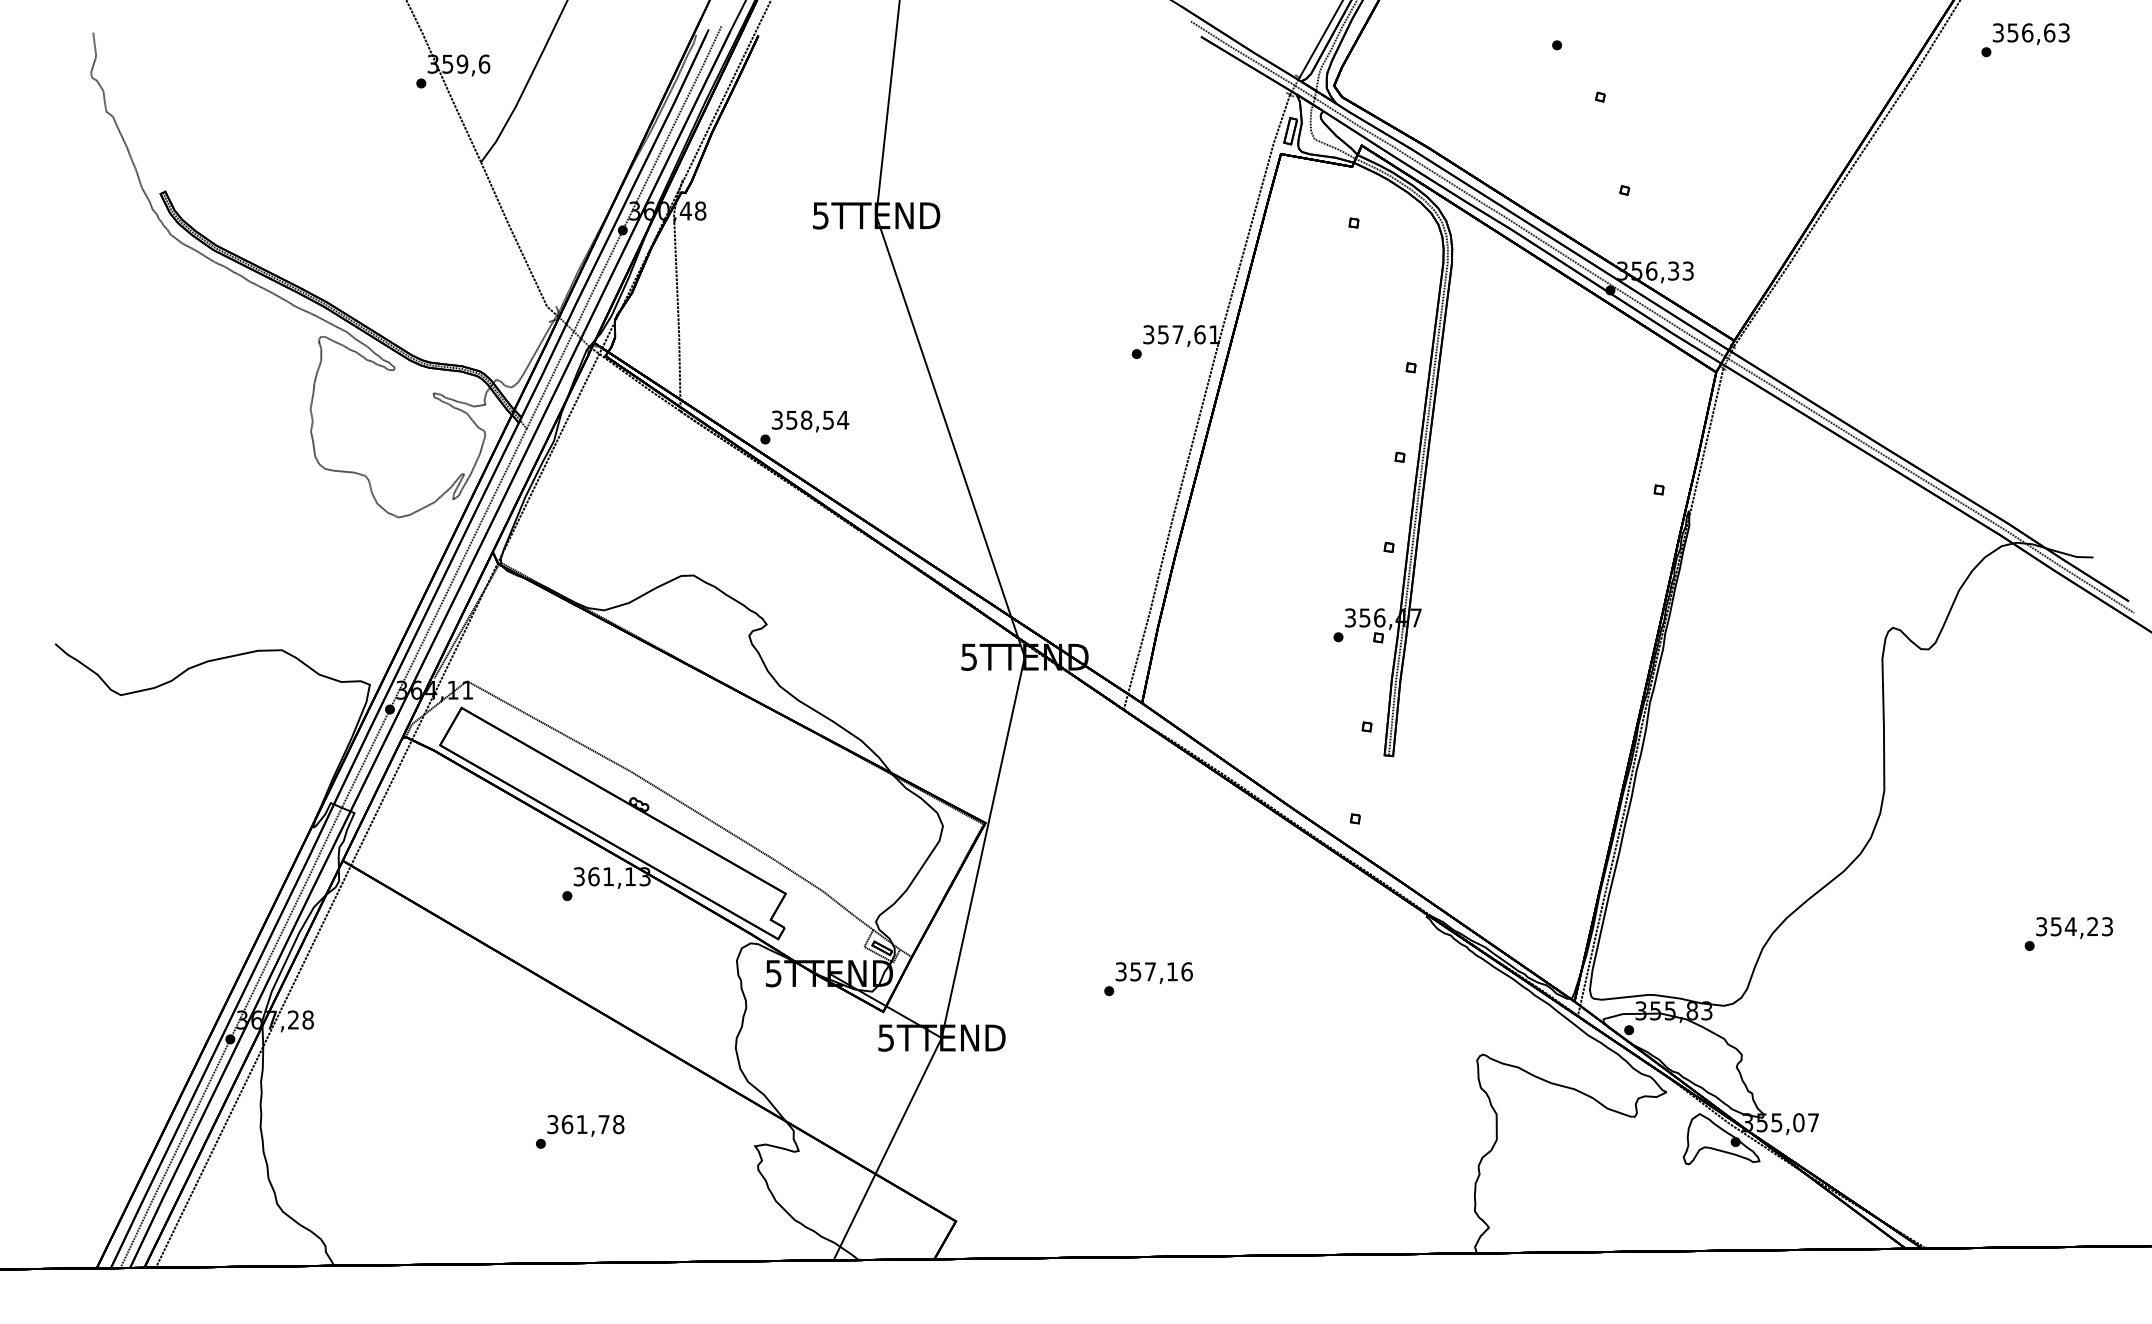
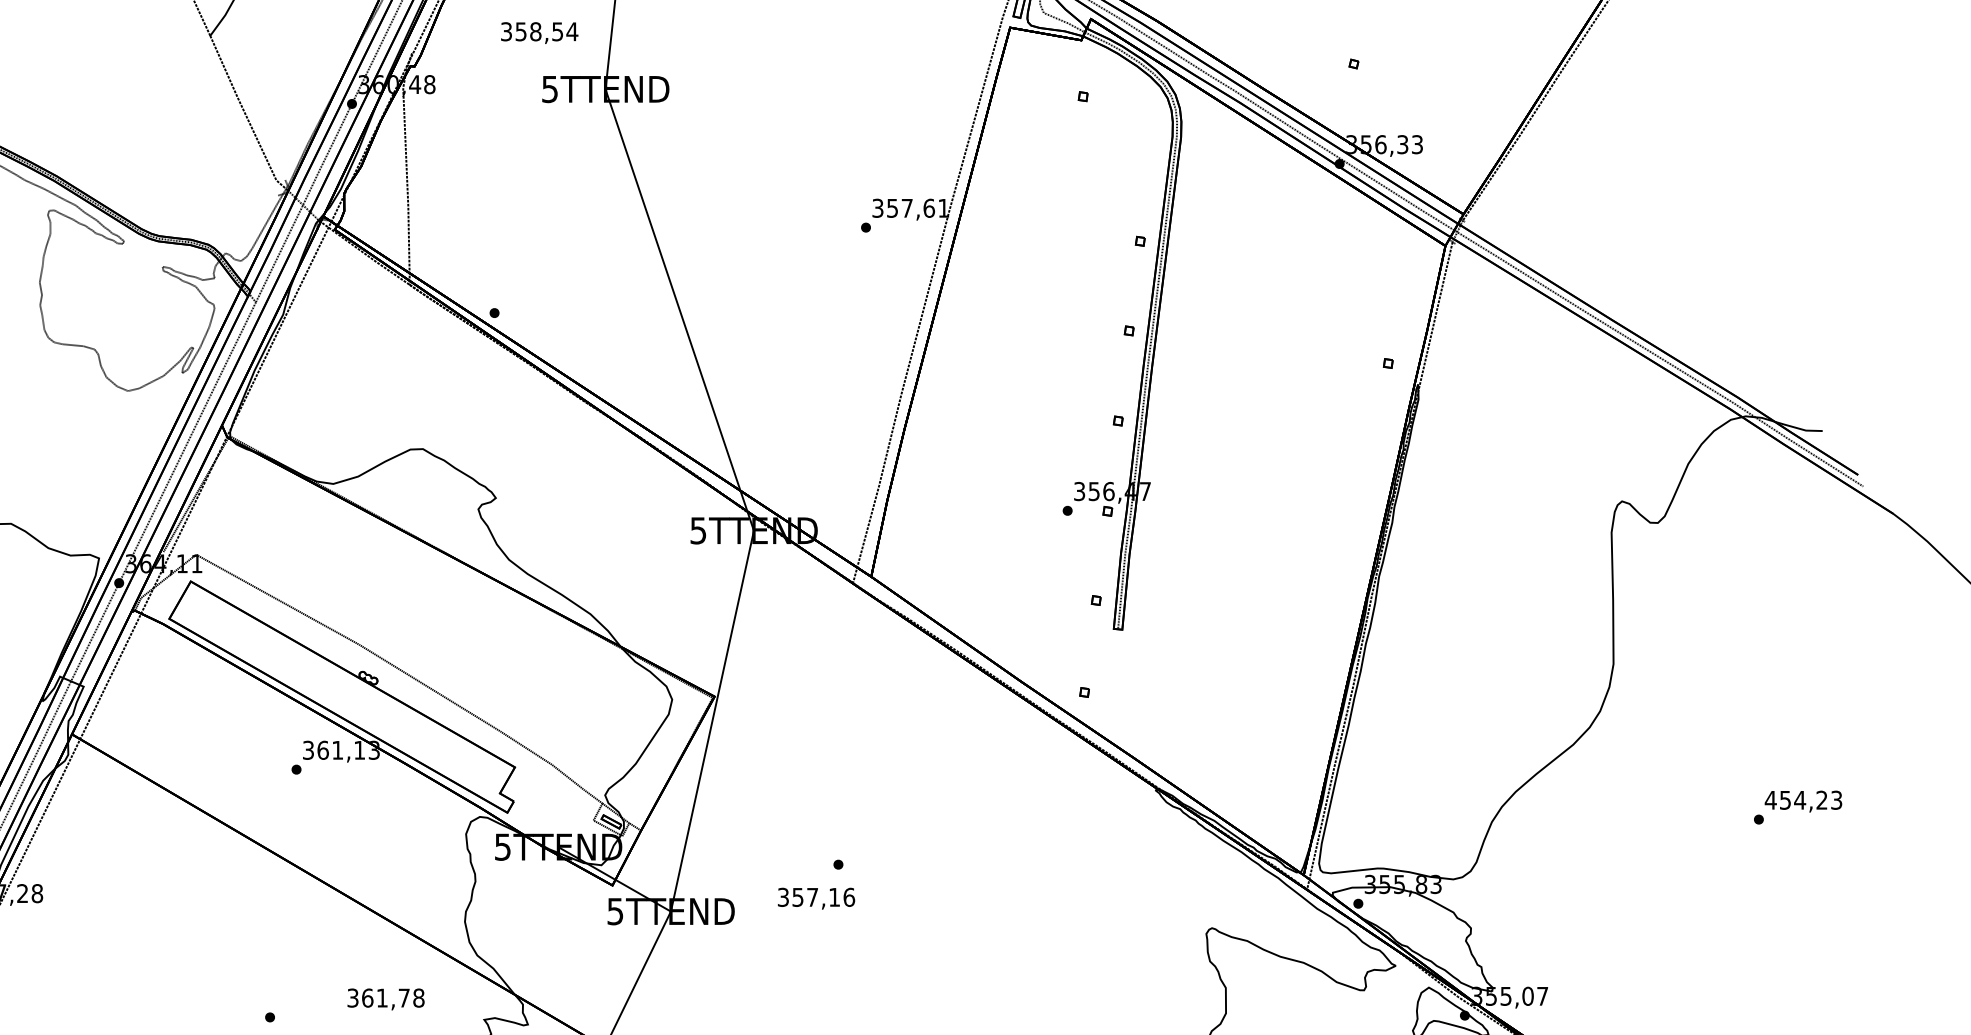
text: (810, 421) -> (539, 33), moved
text: (2041, 926) -> (1770, 800), 354,23 -> 454,23
text: (1153, 973) -> (815, 899), moved
text: (585, 1125) -> (385, 999), moved

